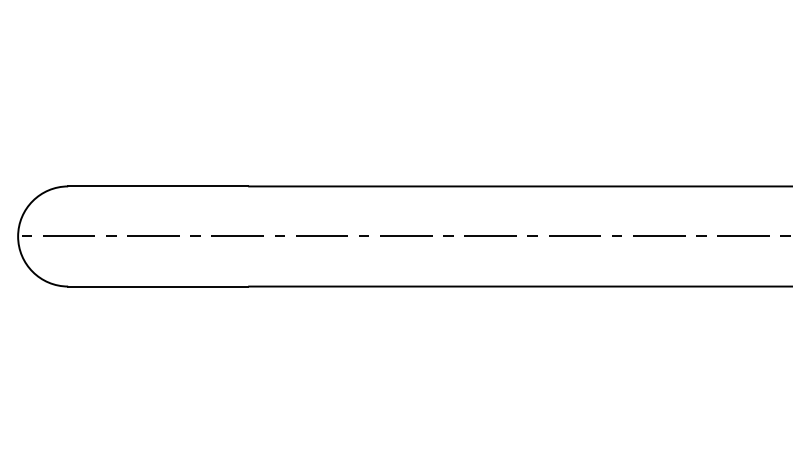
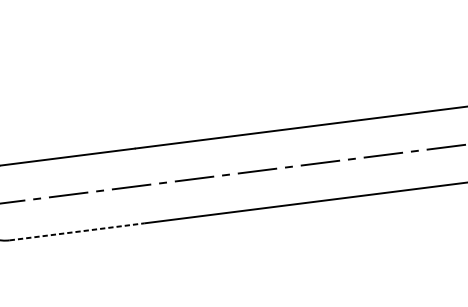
line: (158, 286) -> (77, 231), solid -> dashed

